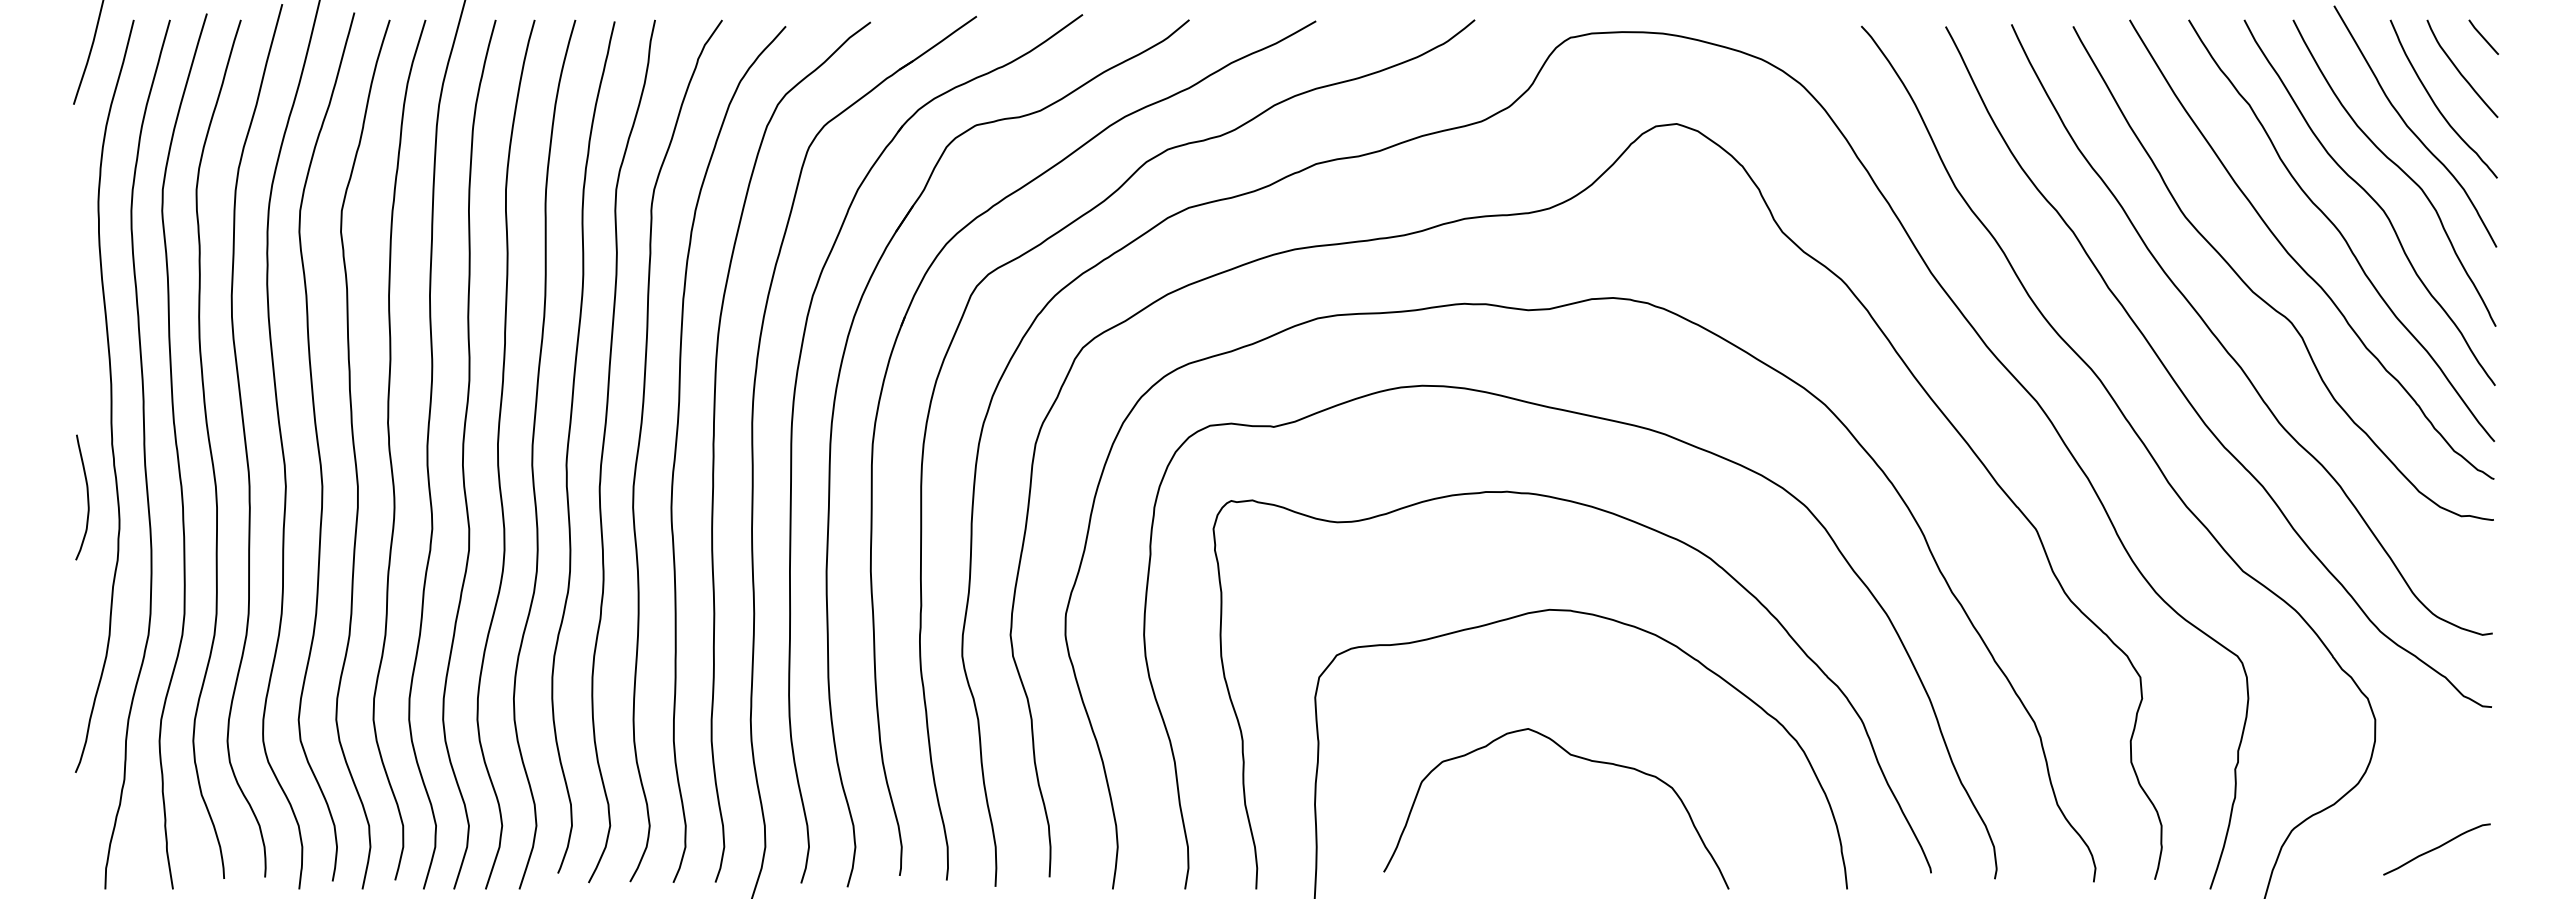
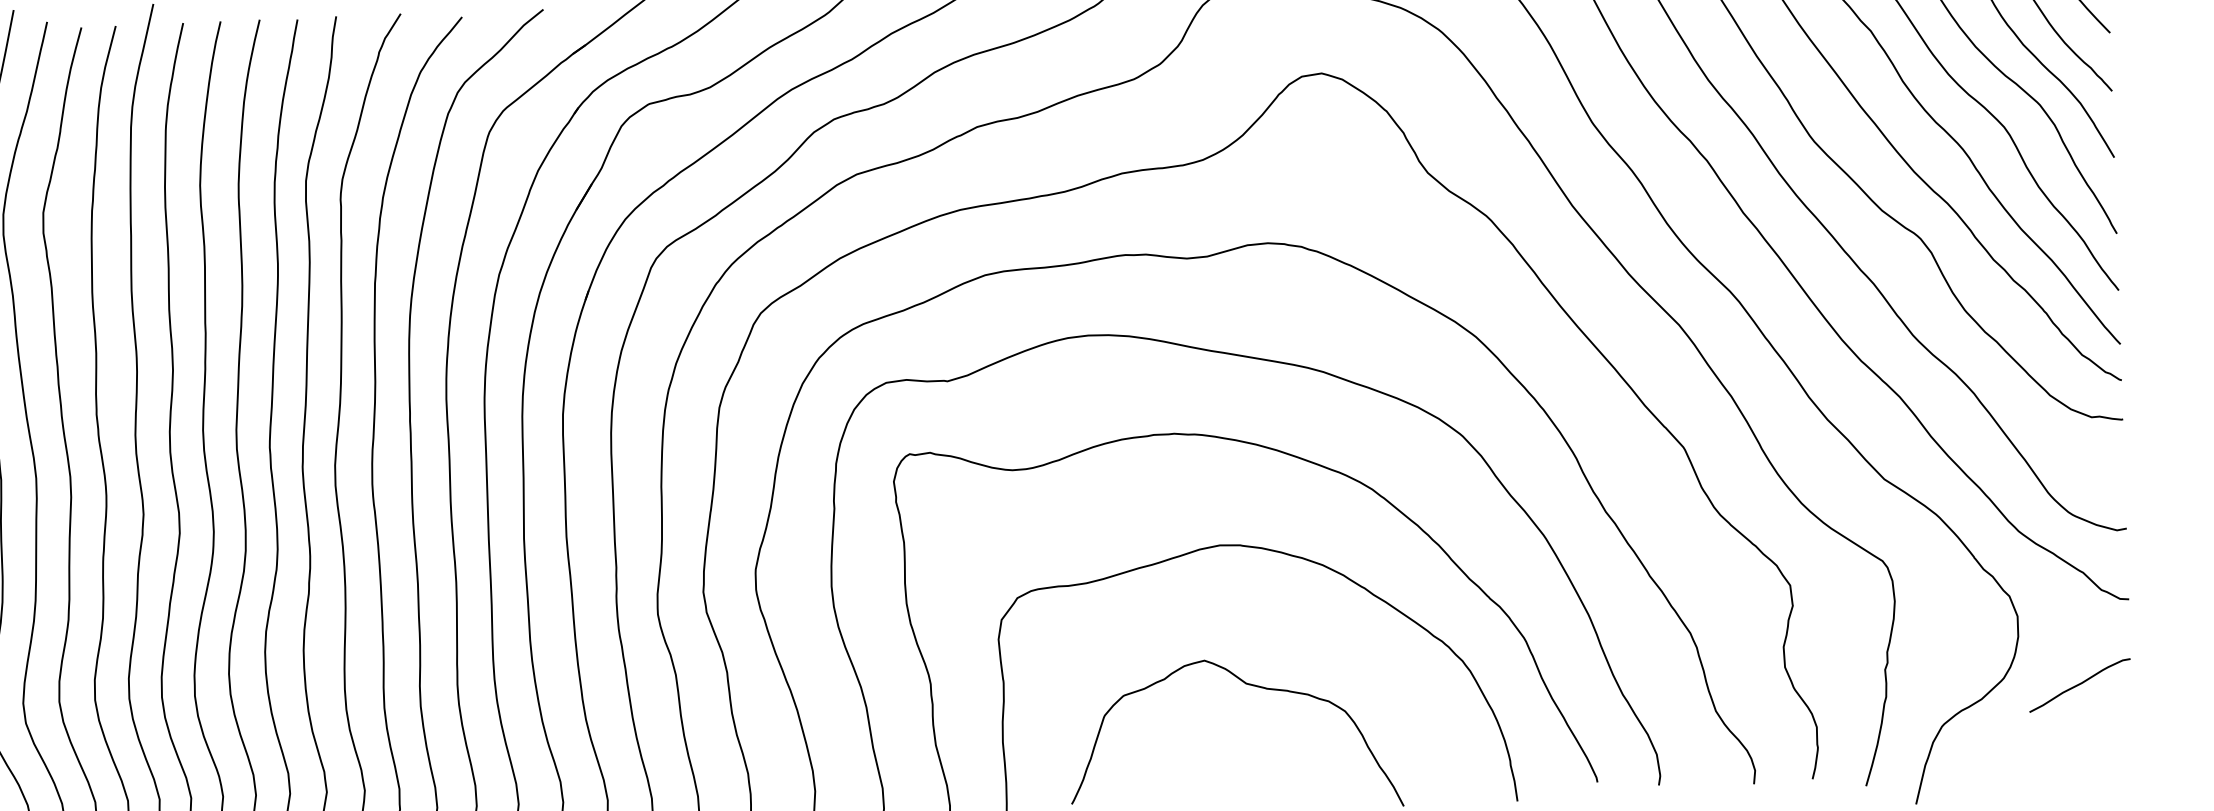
curve: (2436, 849) -> (2079, 685), moved

